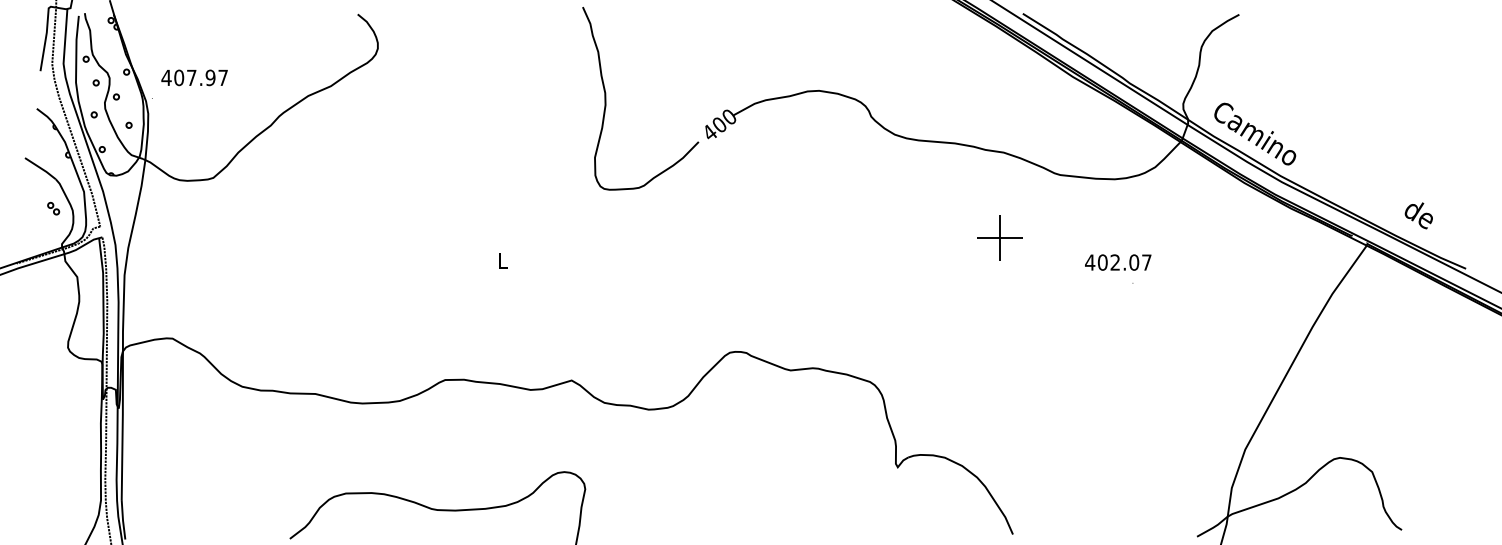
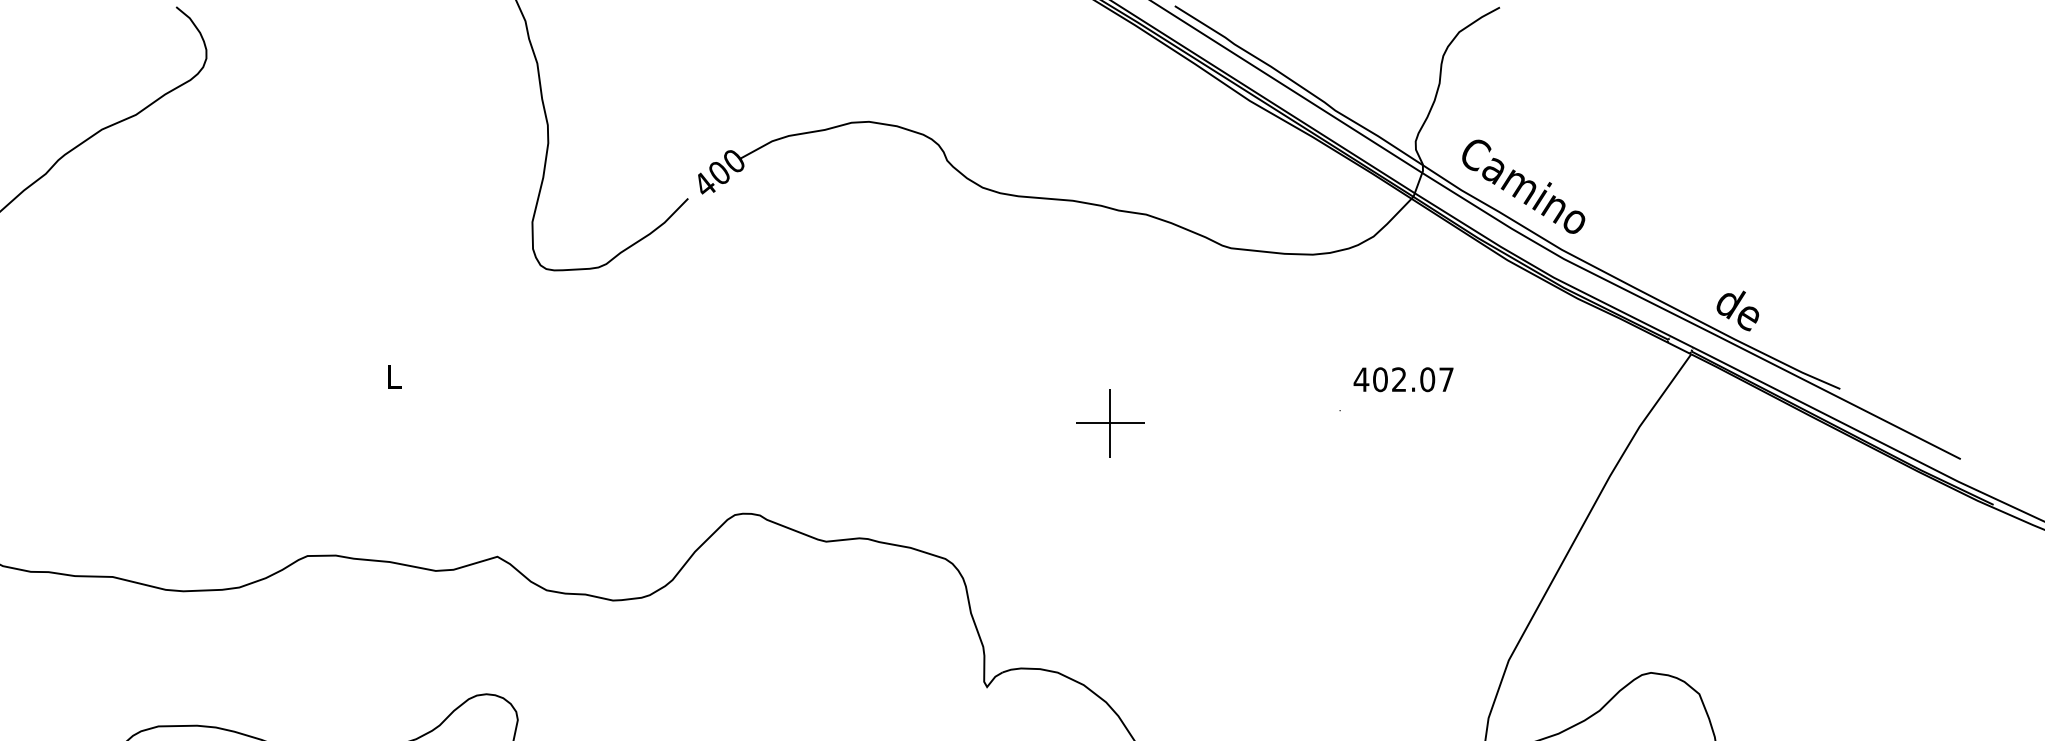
text: (1418, 215) -> (1737, 310), moved
part: (999, 237) -> (1109, 423), moved
text: (1118, 262) -> (1404, 379), moved

